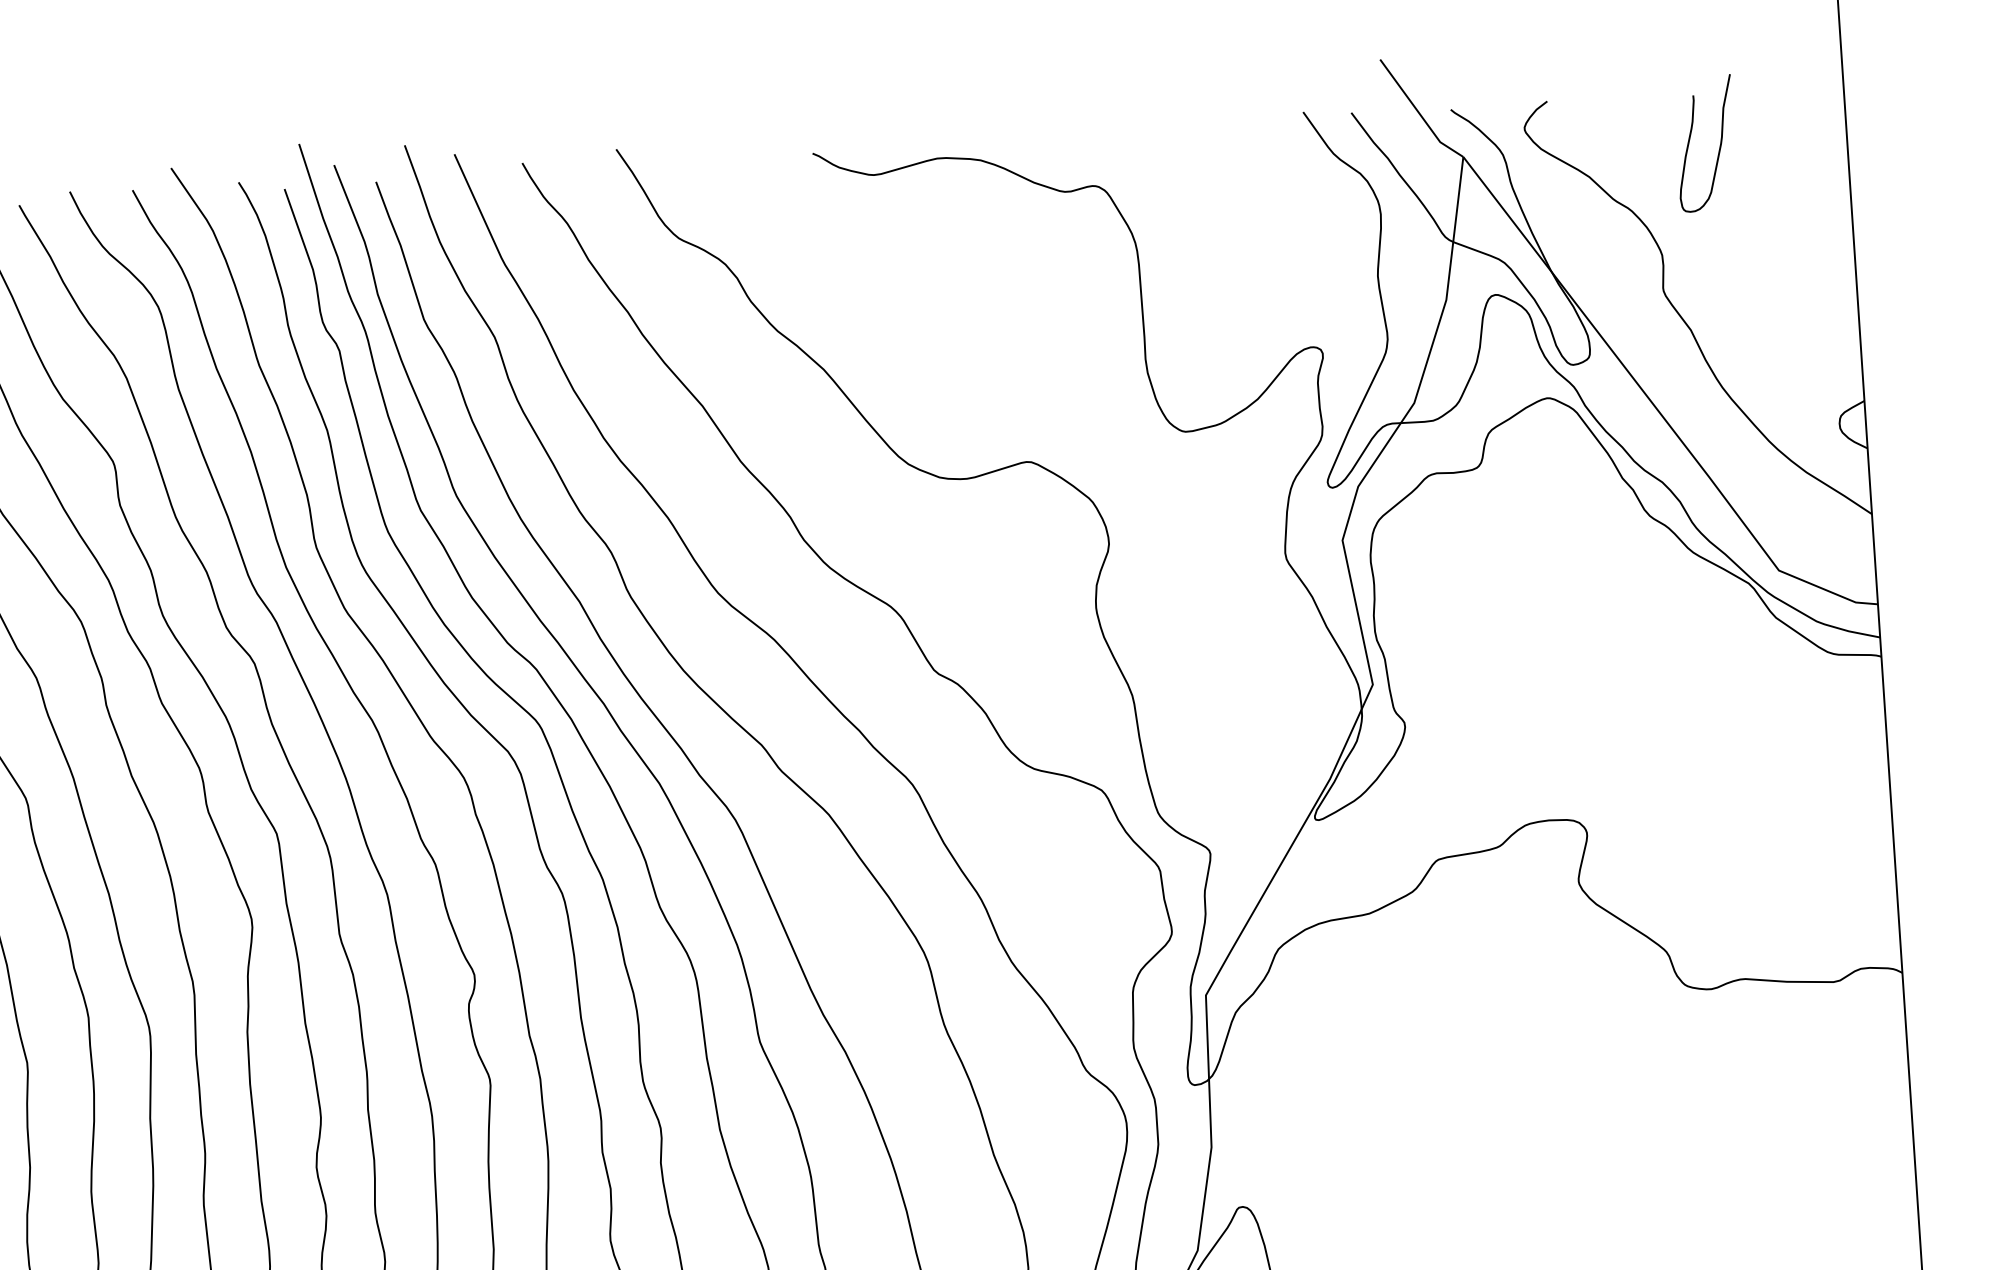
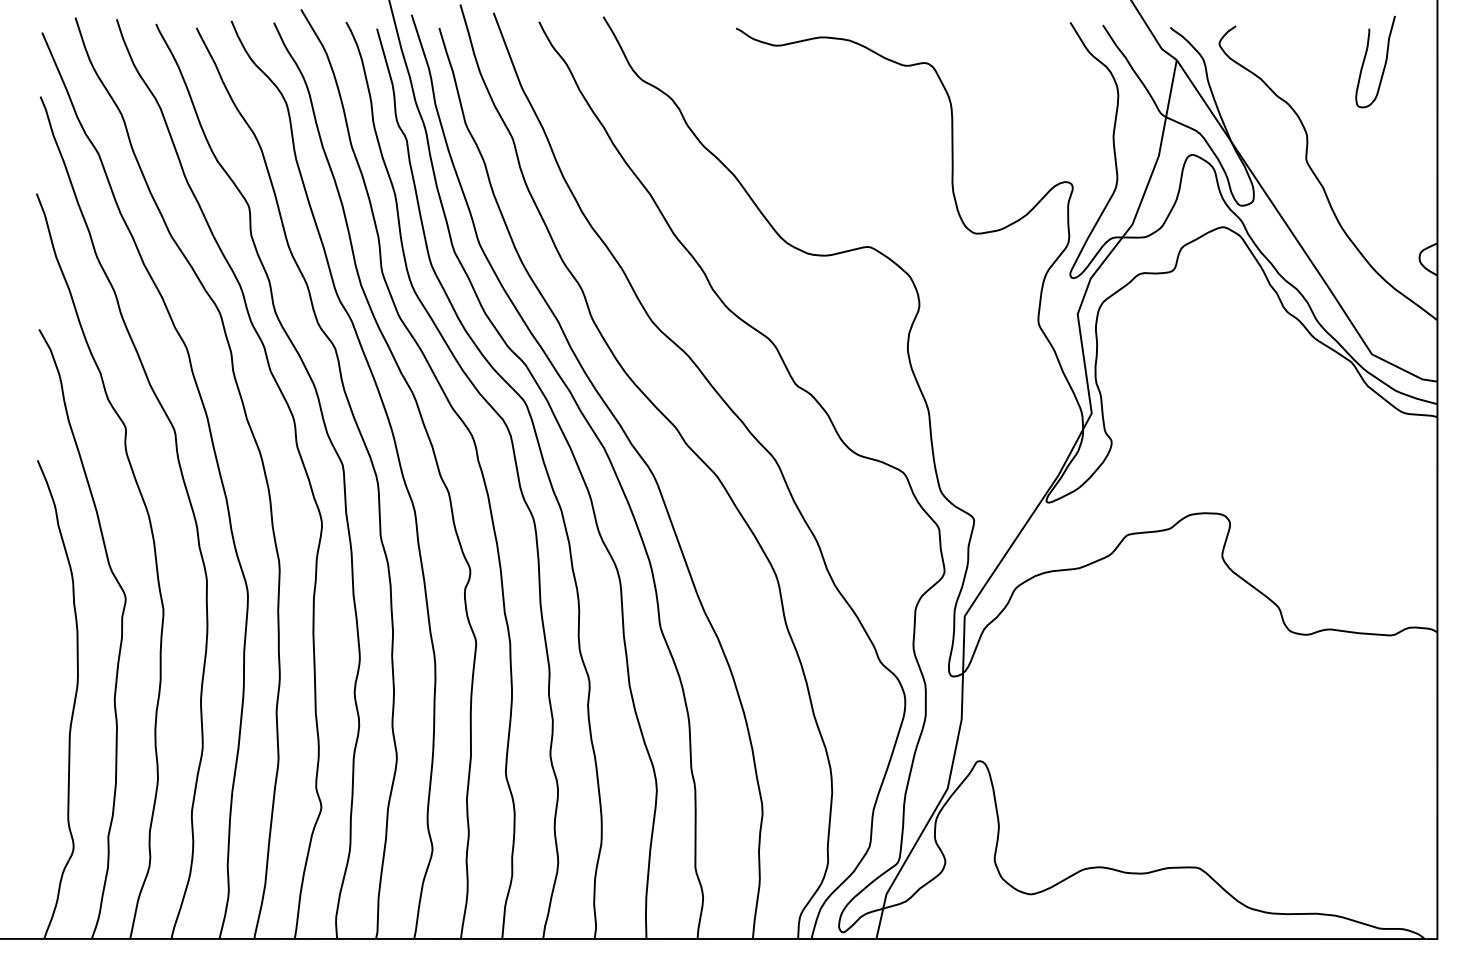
curve: (1719, 145) -> (1384, 63), moved

